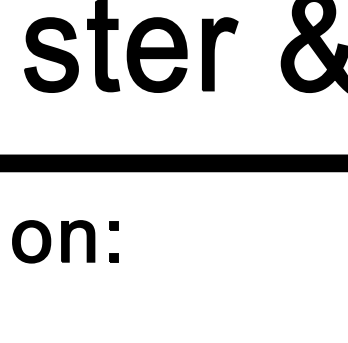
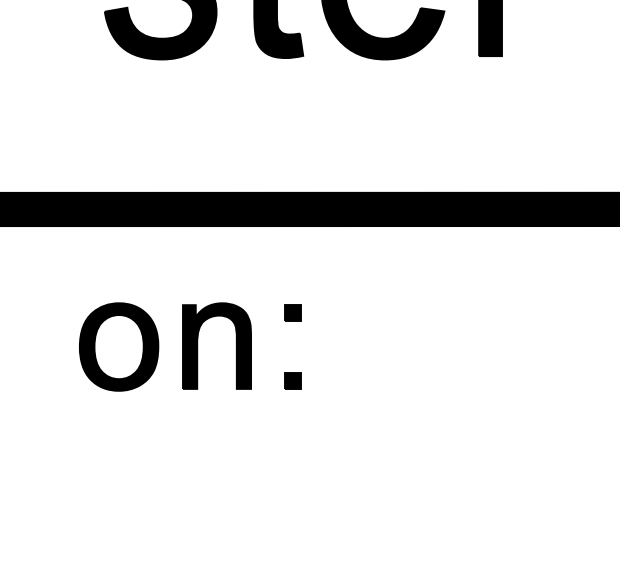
part: (65, 241) -> (190, 346), moved

